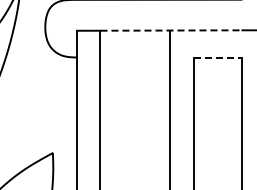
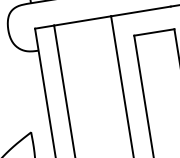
line: (171, 30) -> (112, 16), dashed -> solid
line: (218, 57) -> (154, 32), dashed -> solid

